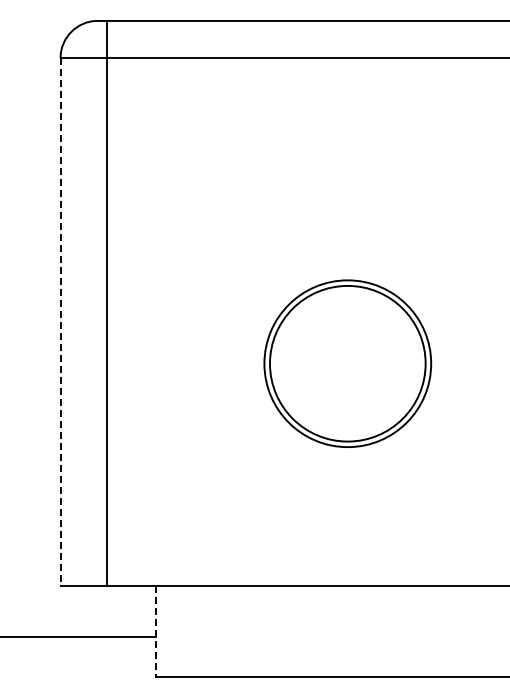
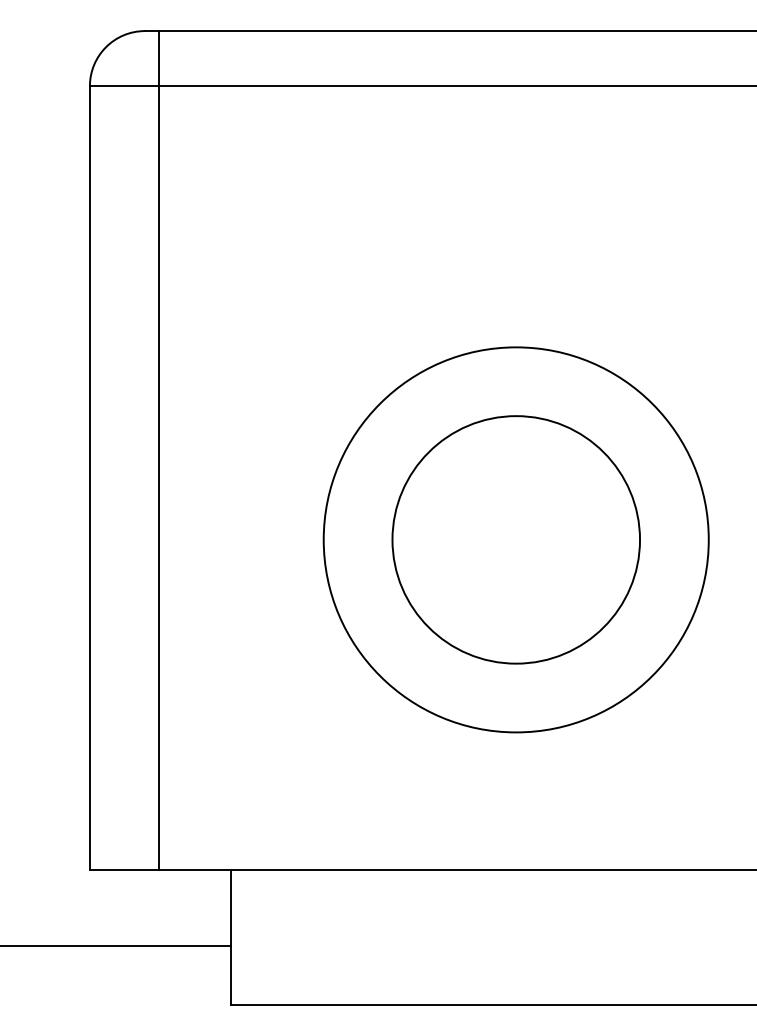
line: (60, 322) -> (89, 478), dashed -> solid
circle: (347, 363) -> (515, 539), size x1.67
line: (155, 632) -> (230, 938), dashed -> solid

